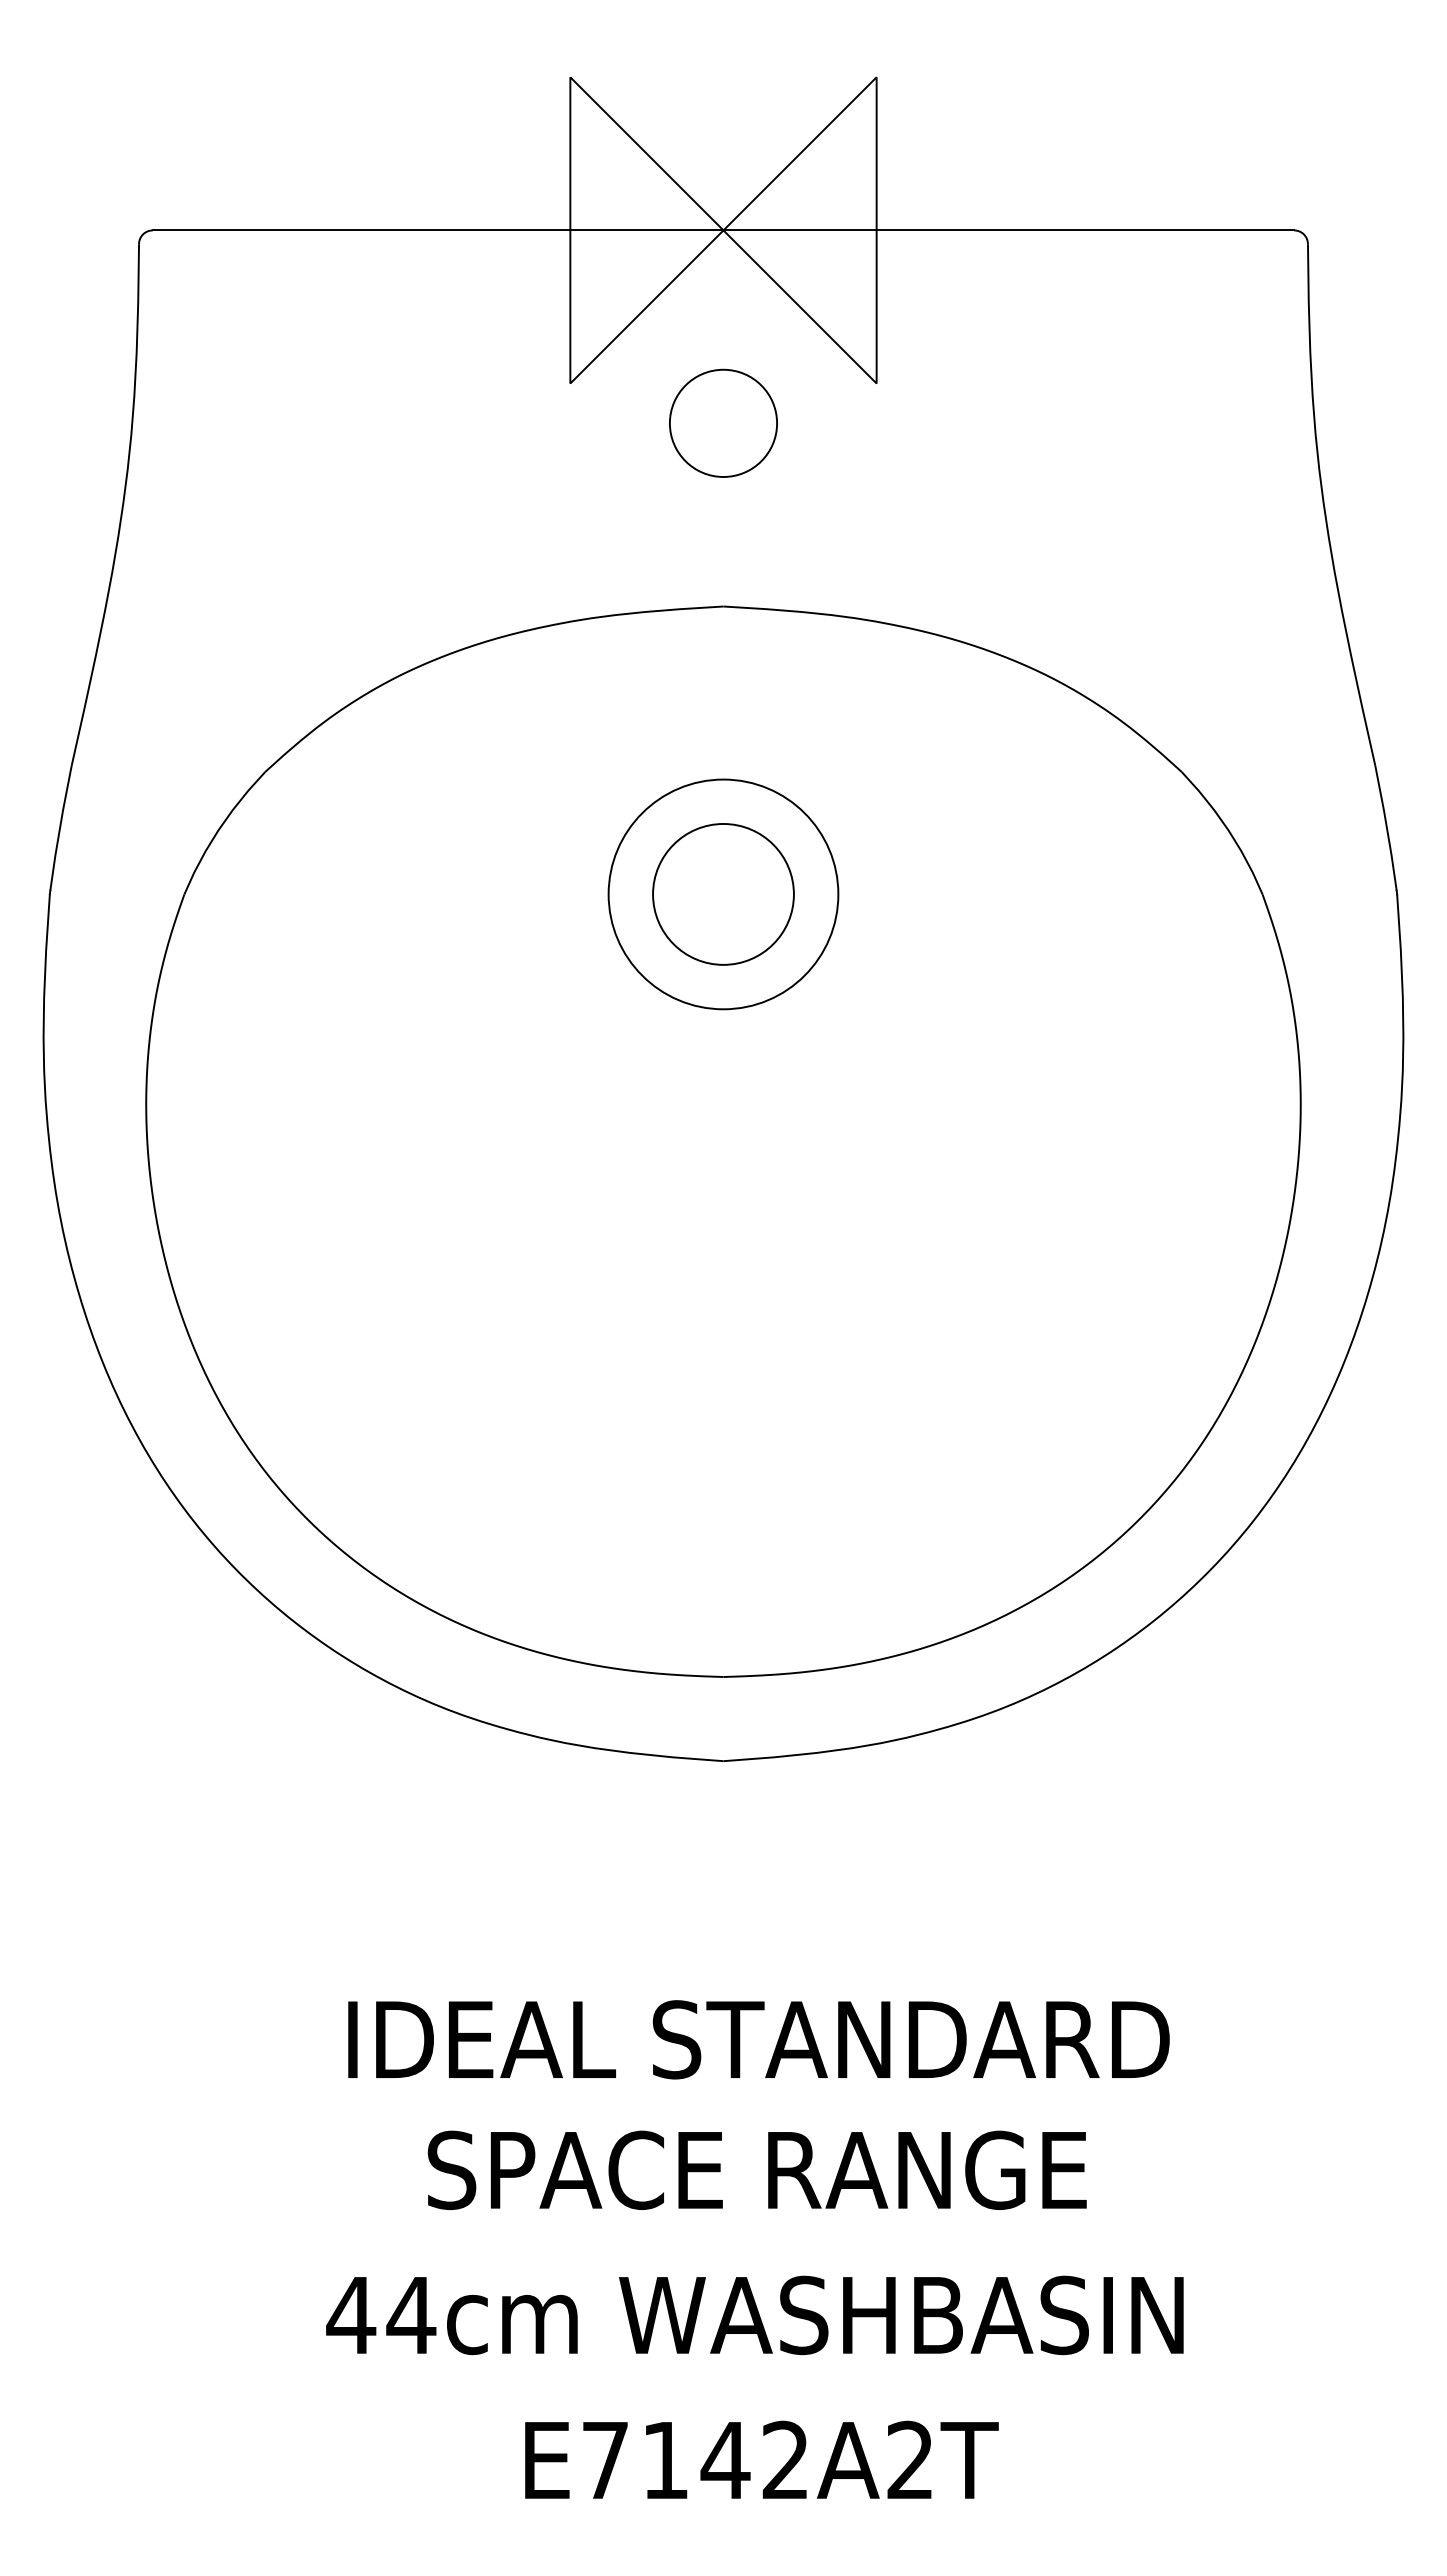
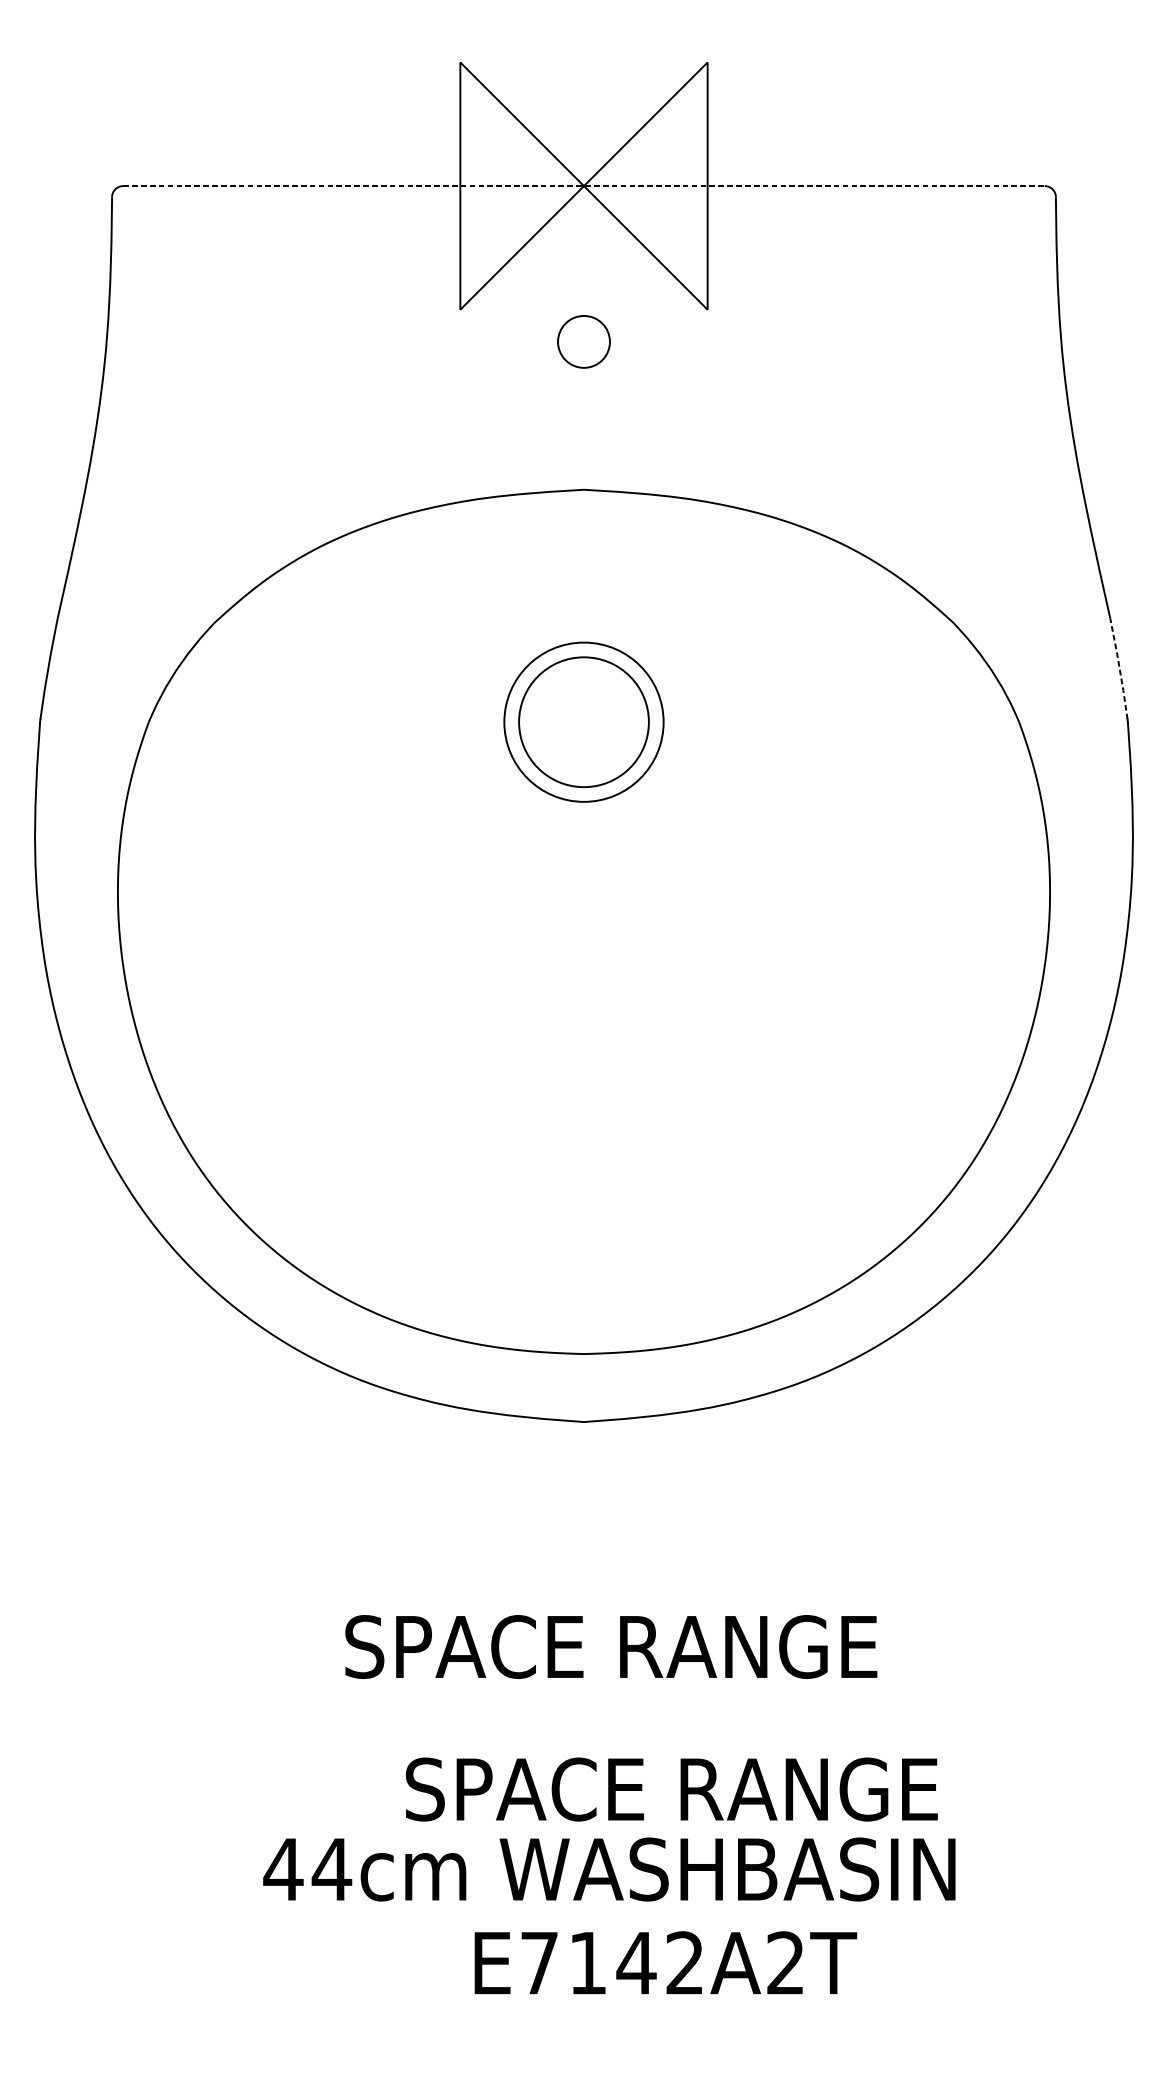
line: (723, 230) -> (584, 186), solid -> dashed
circle: (723, 422) -> (584, 341), size x0.6
line: (1386, 827) -> (1119, 668), solid -> dashed
circle: (723, 893) -> (584, 721), size x1.4
circle: (723, 894) -> (584, 722), size x0.7
text: (758, 2039) -> (612, 1646), IDEAL STANDARD -> SPACE RANGE
text: (756, 2169) -> (671, 1788), moved
text: (761, 2459) -> (665, 1962), moved

